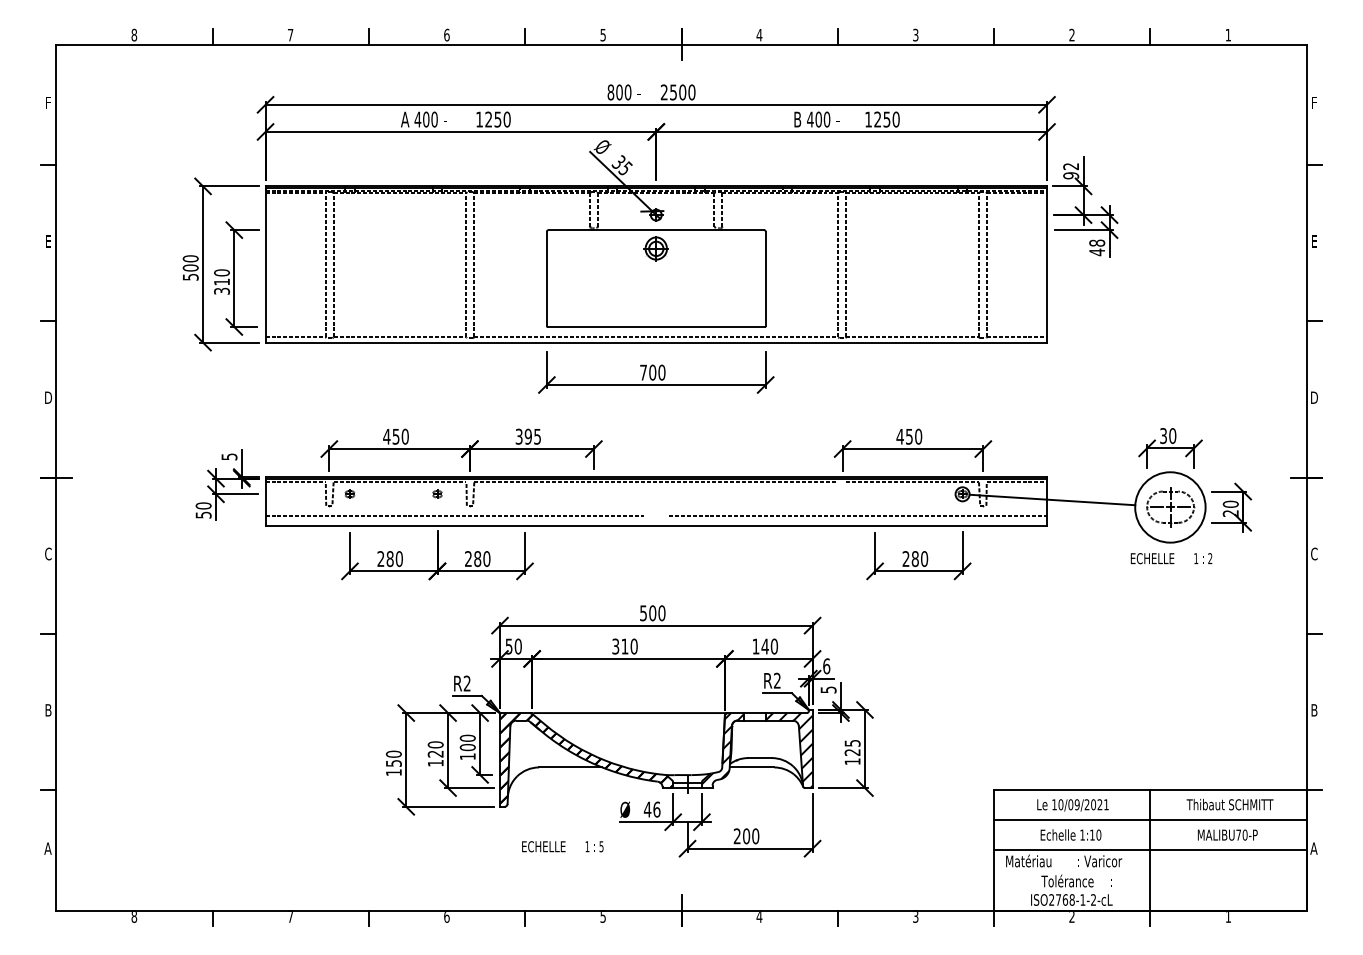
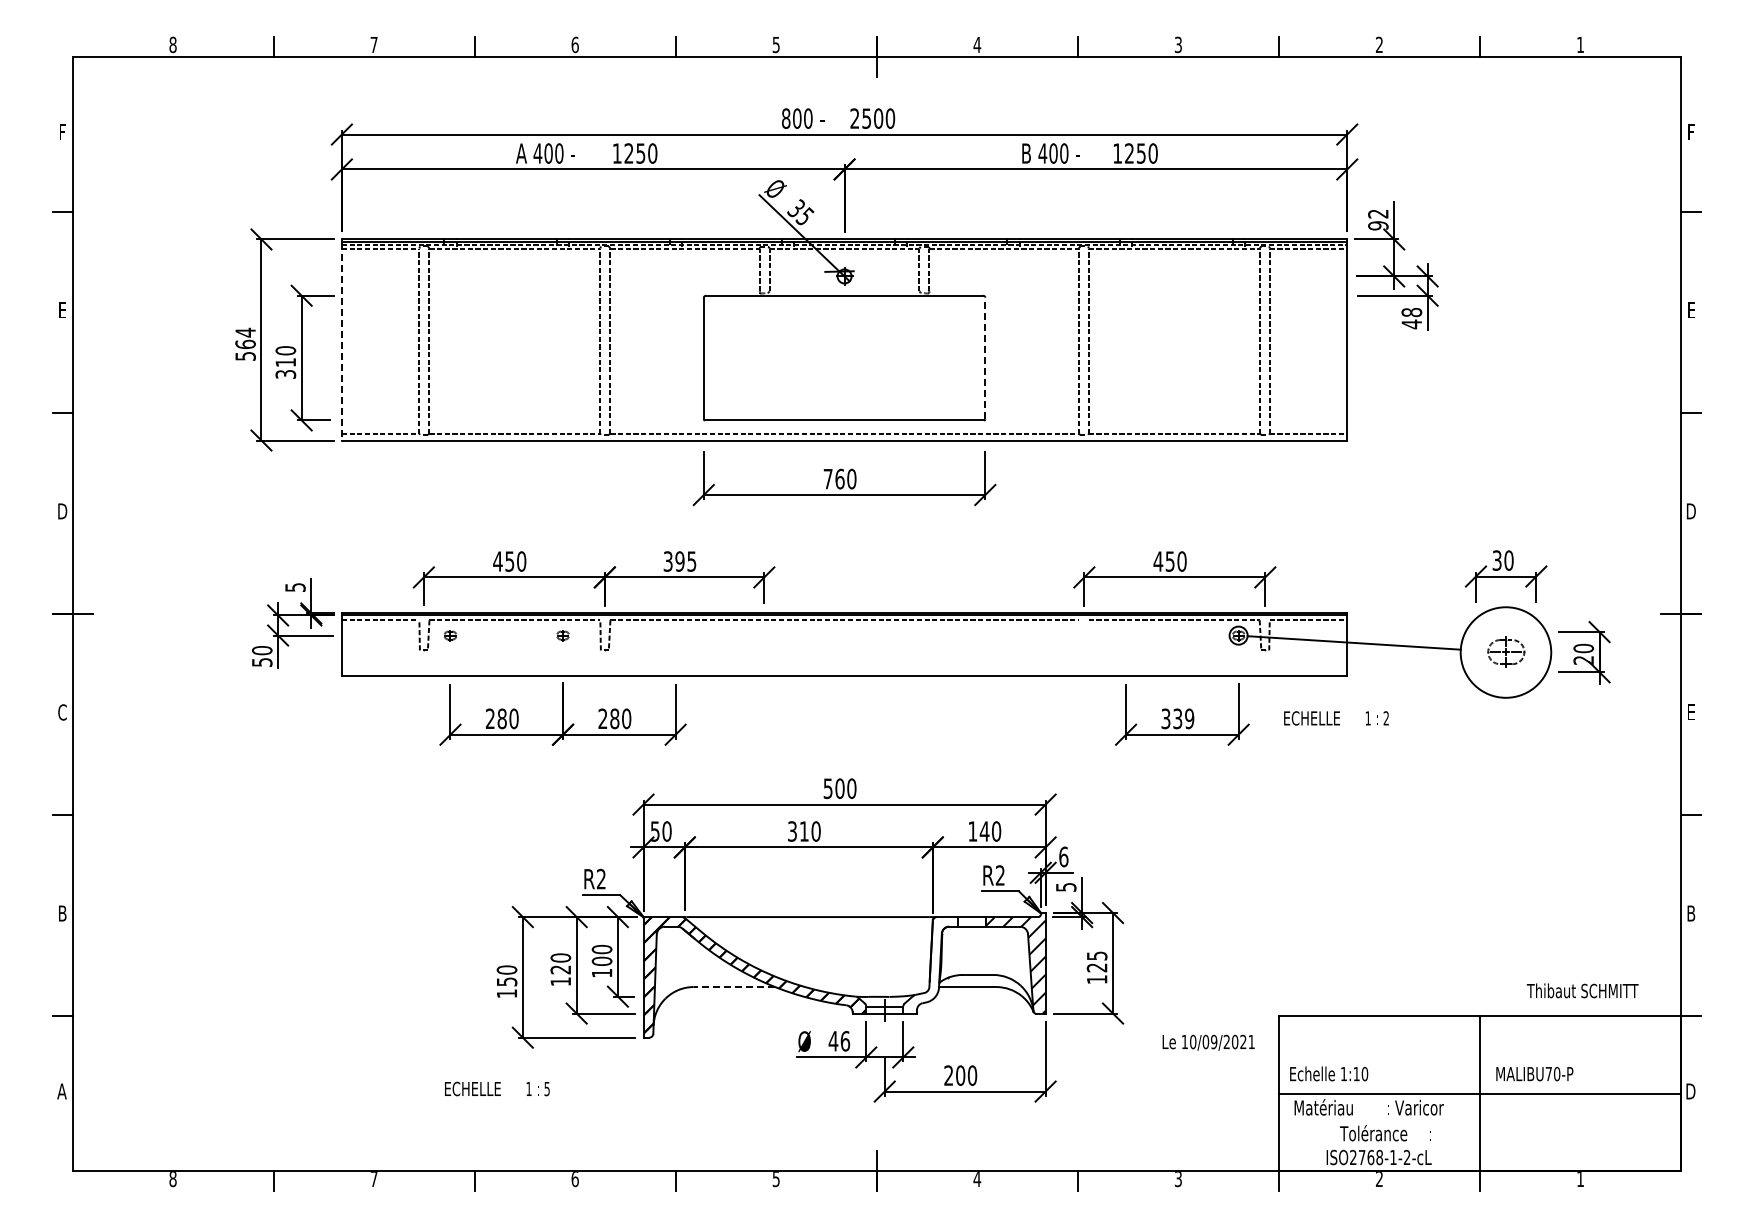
part: (656, 248) -> (844, 319), removed
text: (190, 263) -> (245, 338), 500 -> 564
line: (265, 265) -> (341, 341), solid -> dashed
line: (765, 278) -> (985, 358), solid -> dashed
text: (652, 372) -> (839, 478), 700 -> 760
part: (1170, 506) -> (1506, 651), size x0.6
line: (454, 515) -> (584, 663), removed
line: (857, 515) -> (1103, 663), removed
text: (1313, 554) -> (1690, 712), C -> E
text: (915, 558) -> (1177, 718), 280 -> 339
text: (1171, 558) -> (1336, 718), moved
hatch: (723, 750) -> (930, 965), removed
line: (570, 767) -> (734, 987), solid -> dashed
text: (1229, 804) -> (1582, 990), moved
text: (1072, 805) -> (1208, 1042), moved
line: (1150, 820) -> (1480, 1055), removed
text: (1071, 834) -> (1329, 1073), moved
text: (1227, 834) -> (1534, 1073), moved
text: (562, 846) -> (497, 1088), moved
text: (1313, 848) -> (1690, 1091), A -> D

